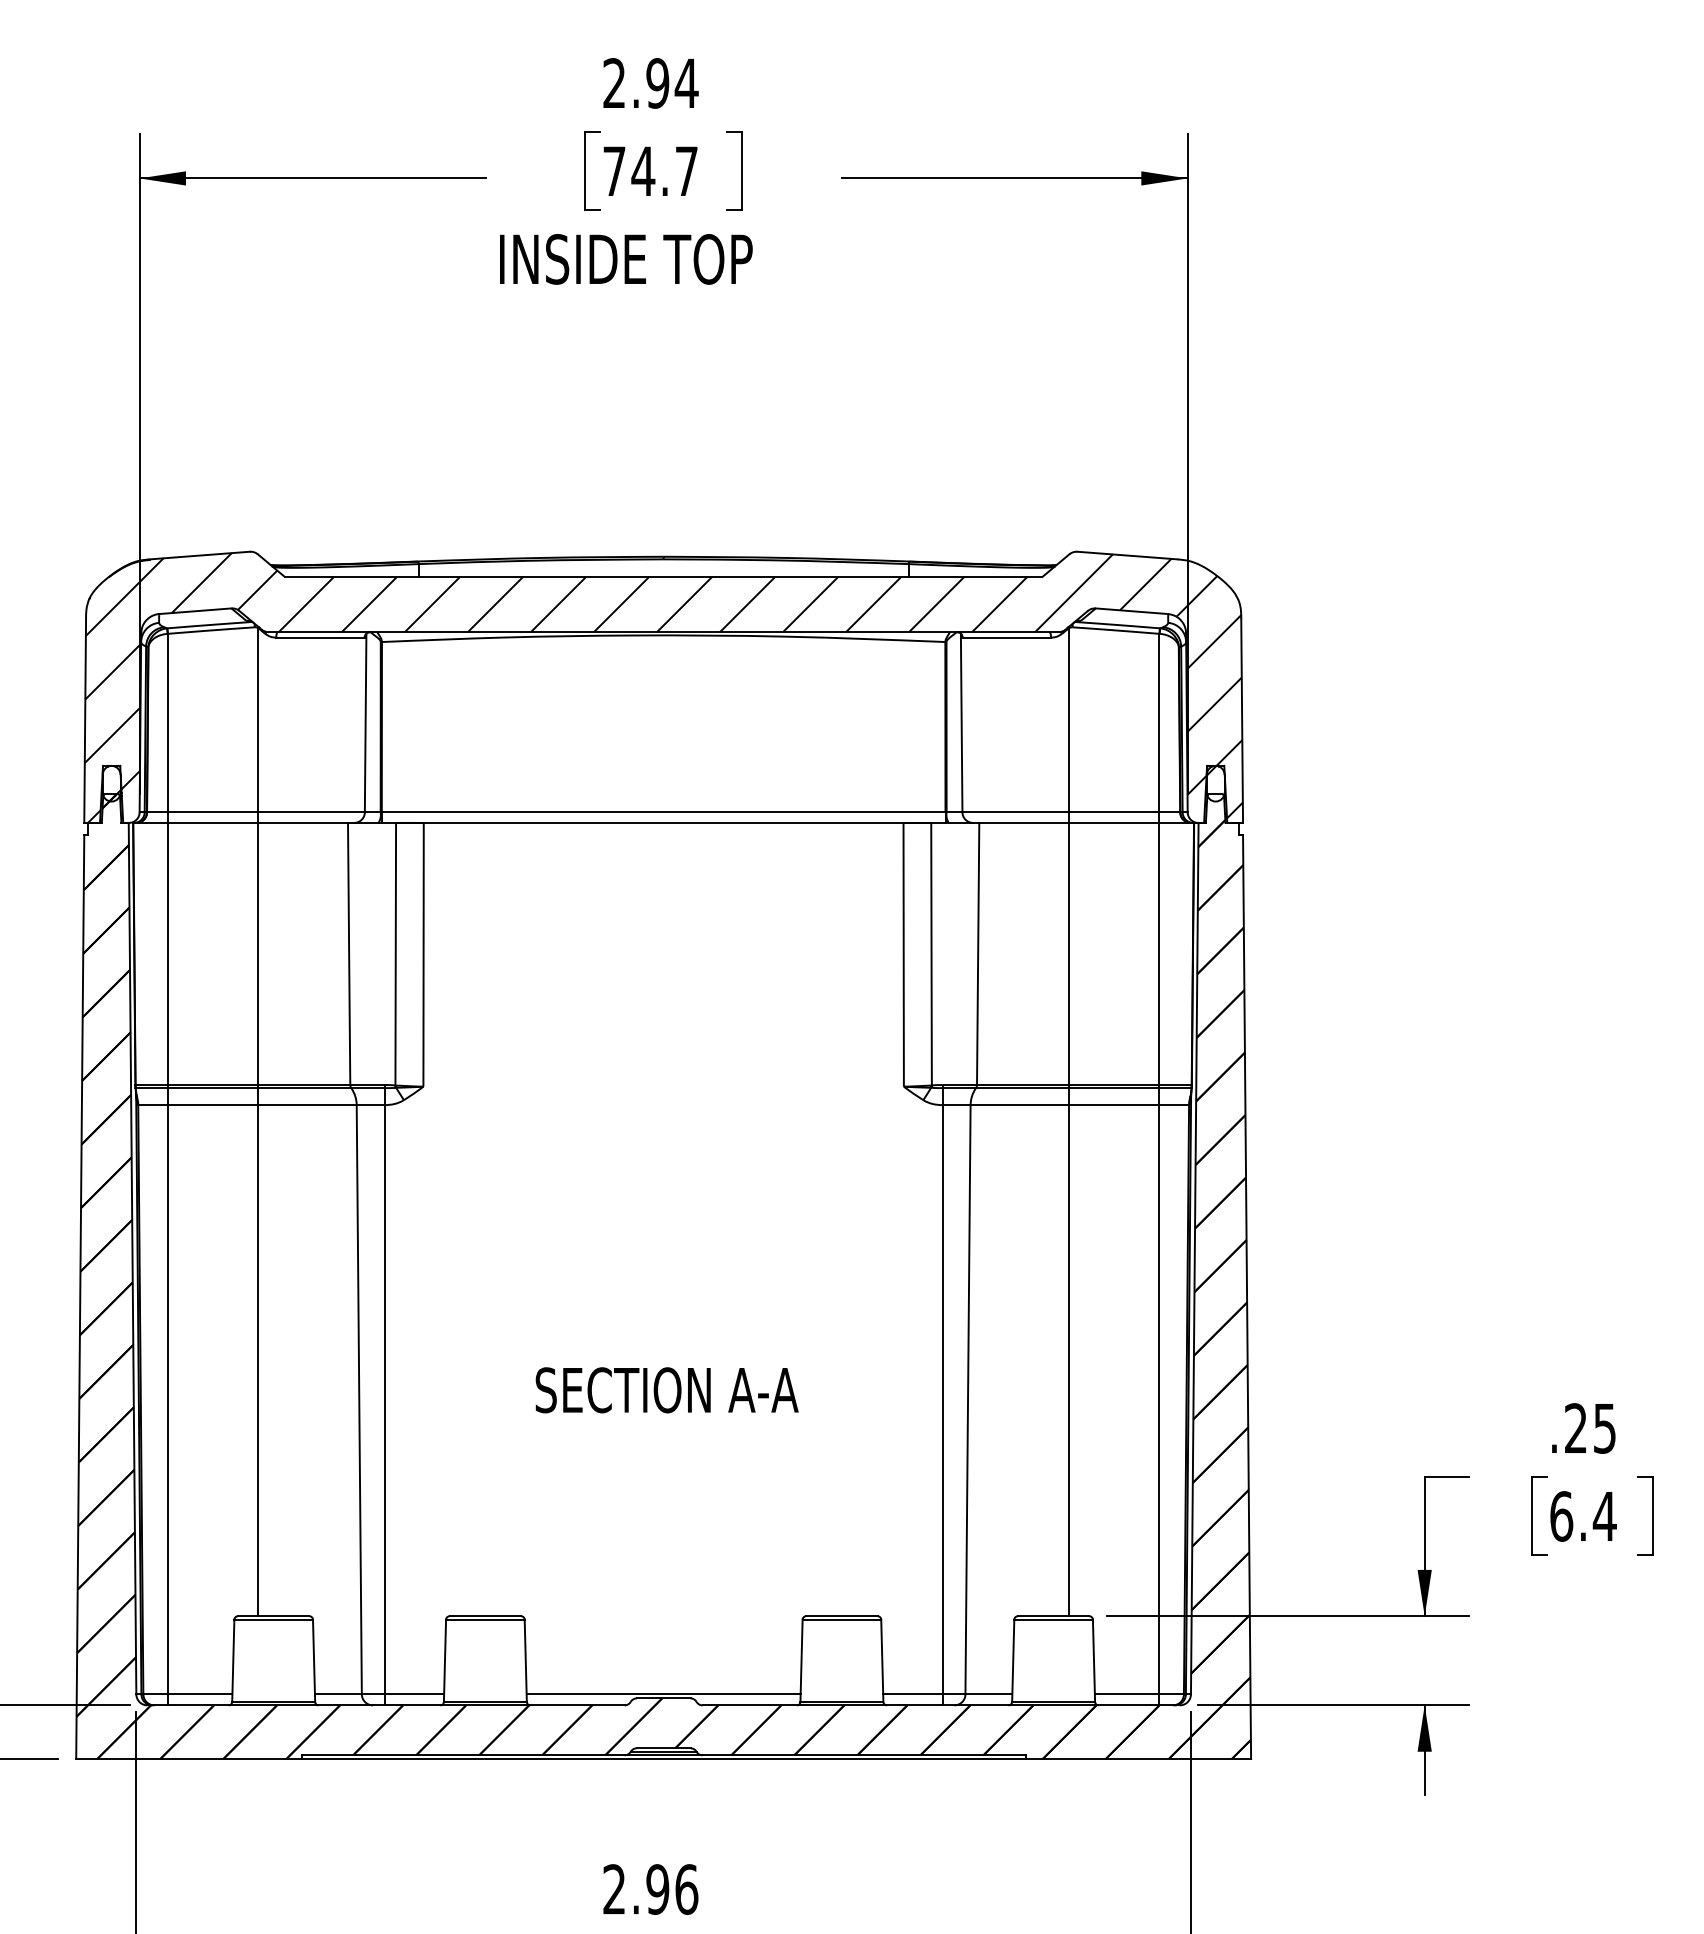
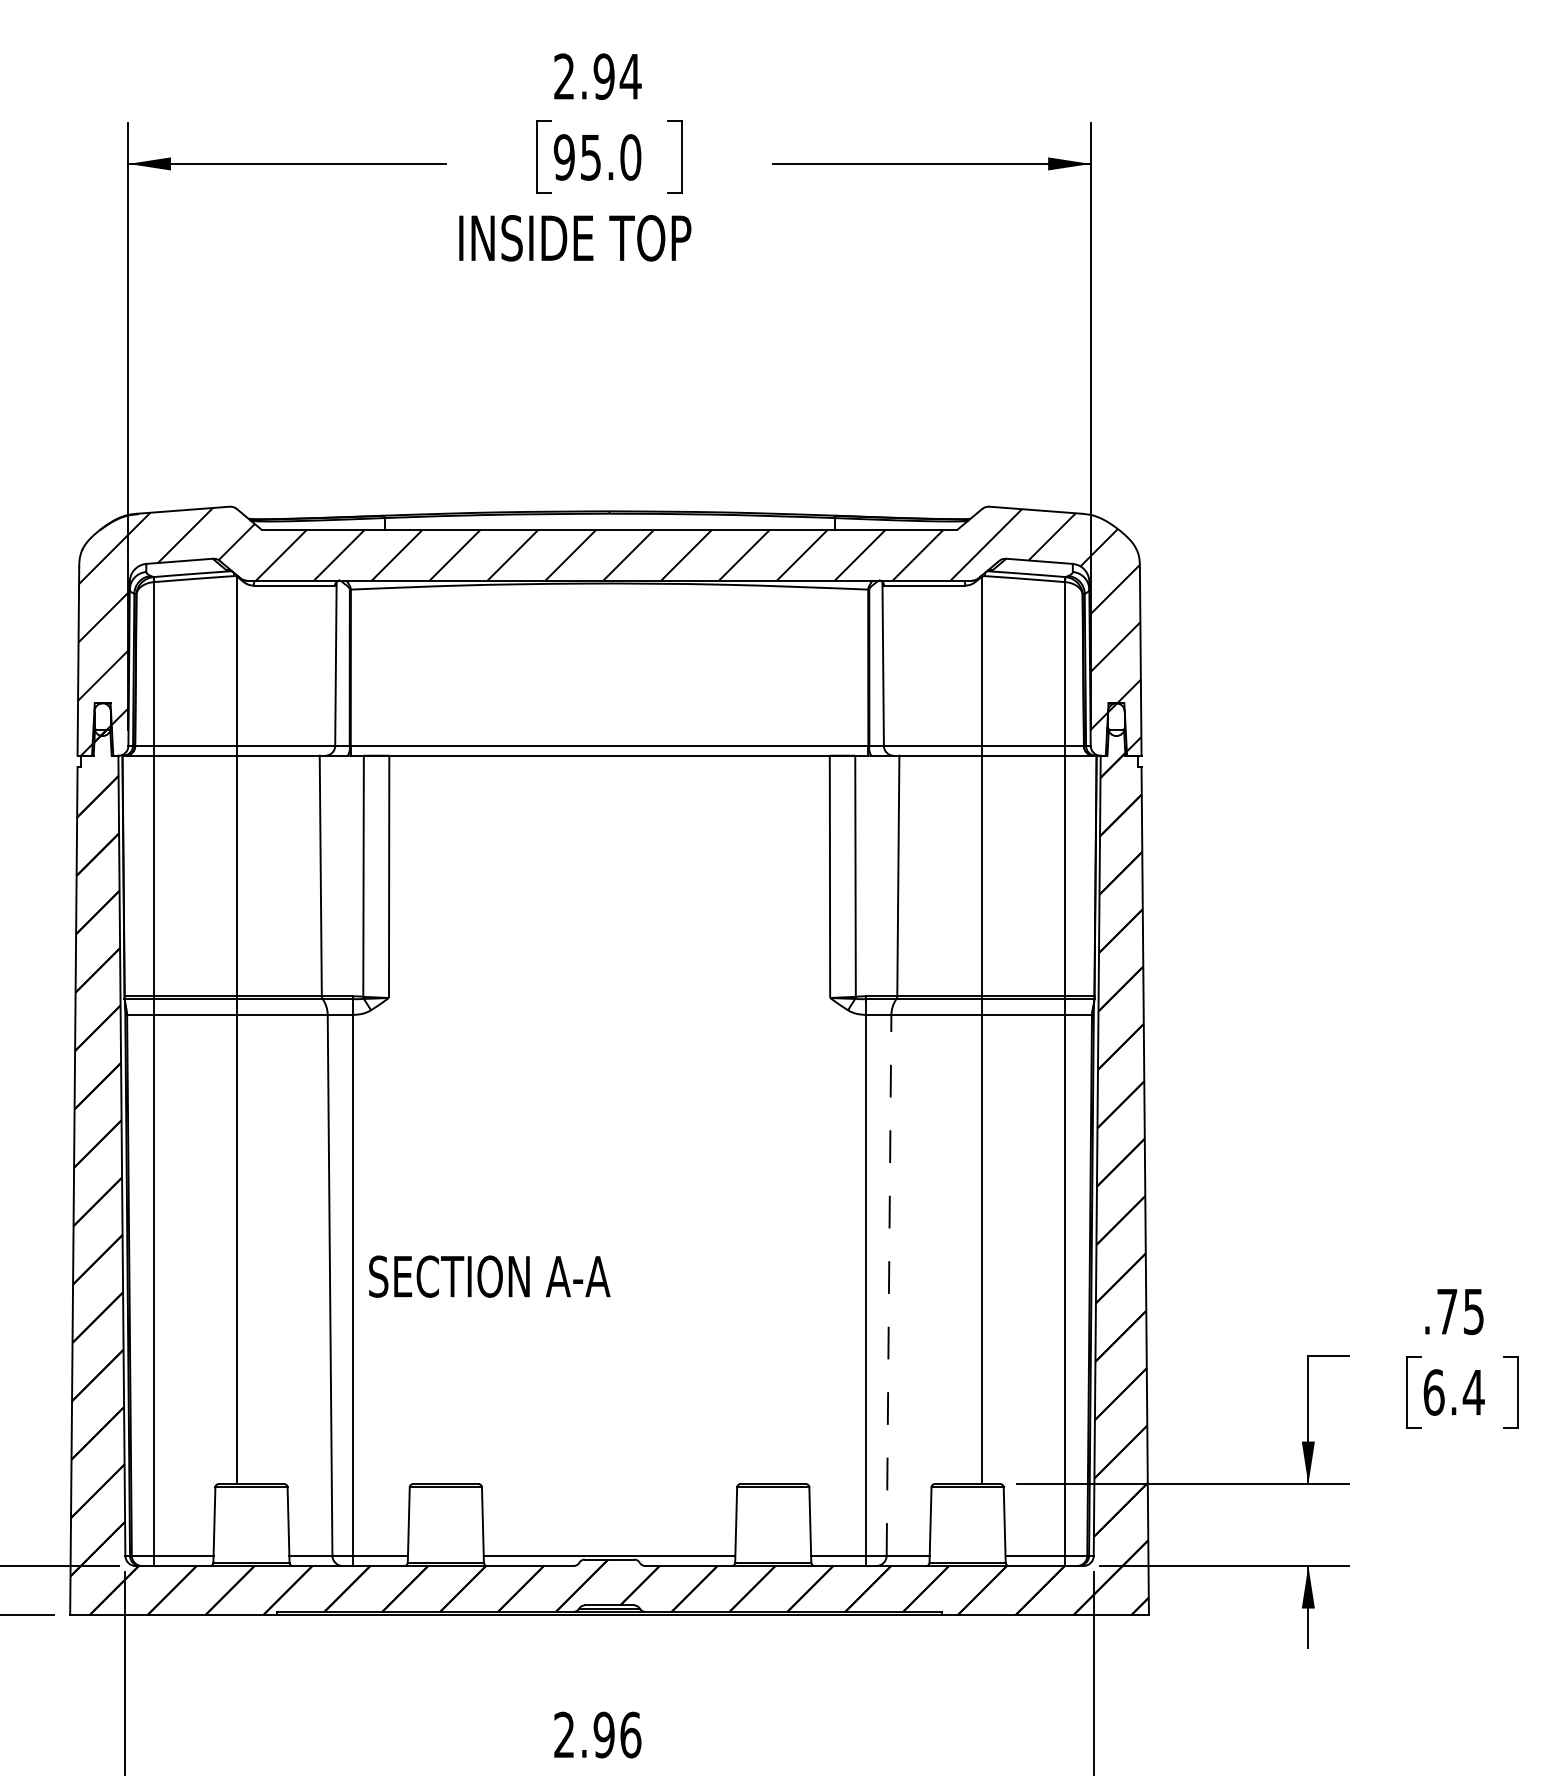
text: (650, 171) -> (597, 157), 74.7 -> 95.0
text: (666, 1390) -> (489, 1276), moved
line: (968, 1399) -> (889, 1285), solid -> dashed
text: (1575, 1427) -> (1446, 1310), .25 -> .75

